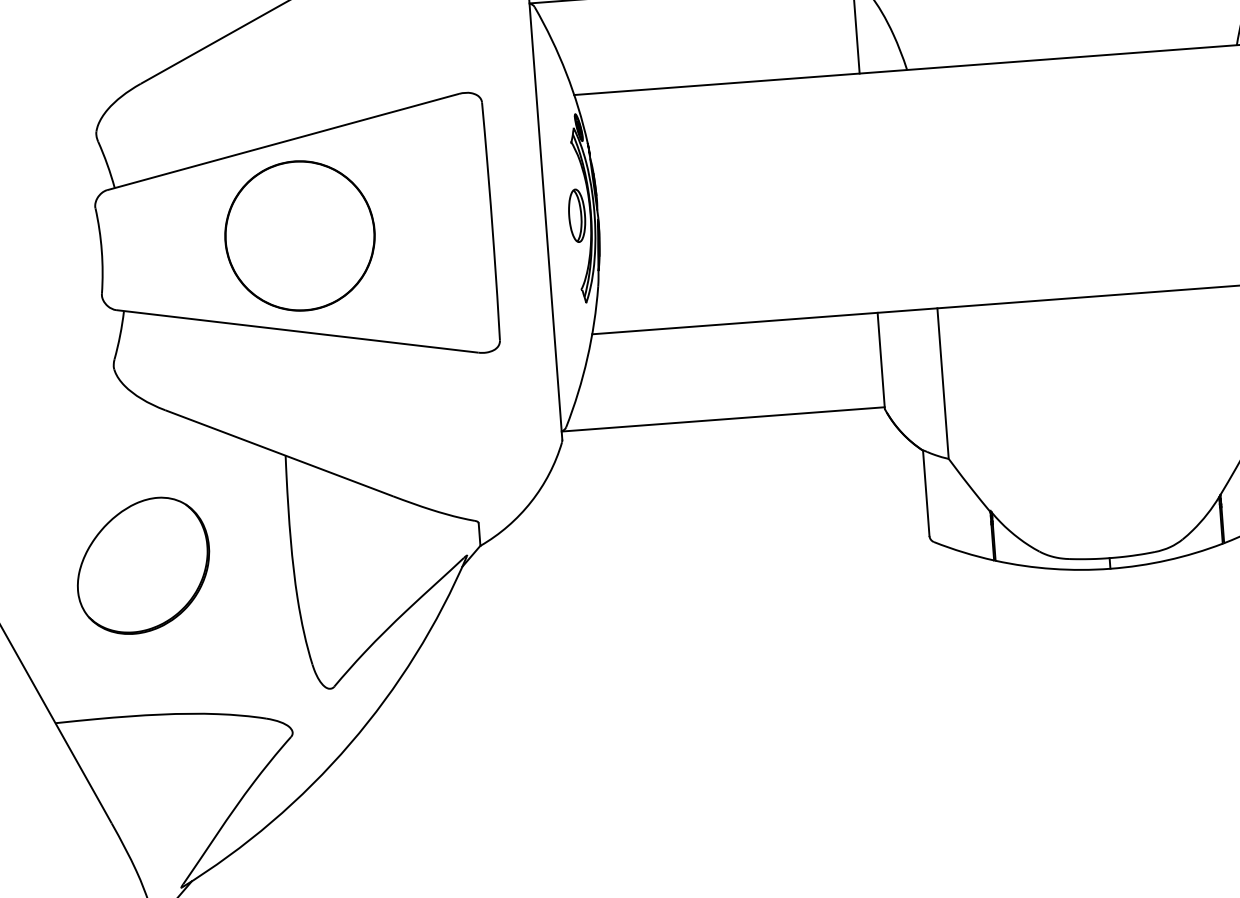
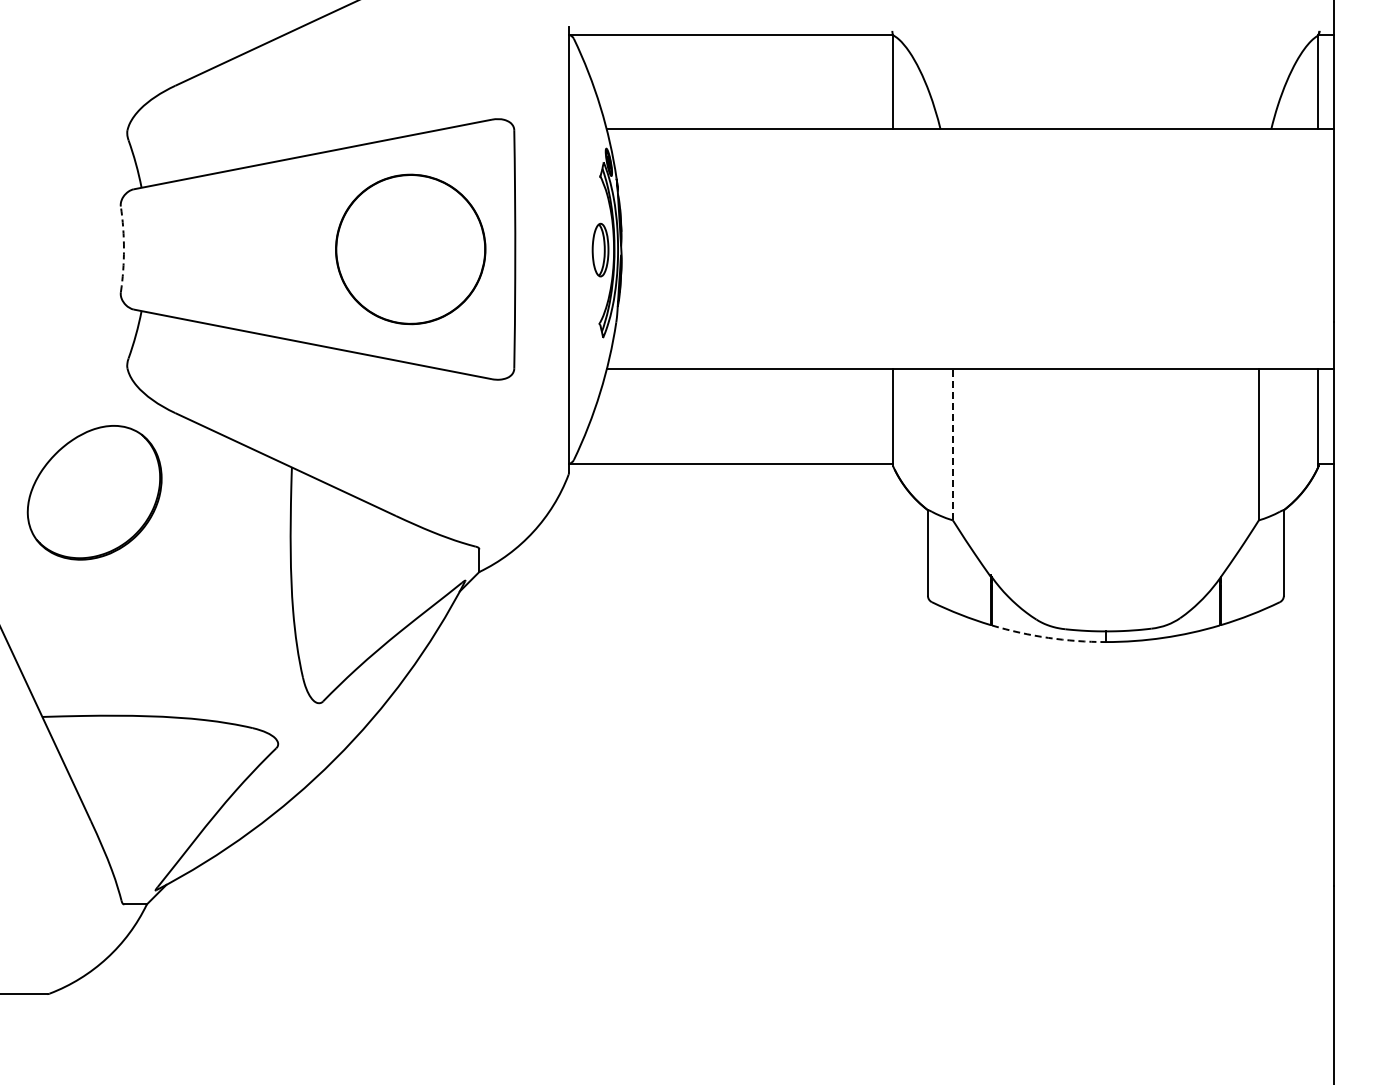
part: (299, 236) -> (410, 249), moved
arc: (101, 250) -> (123, 249), solid -> dashed
line: (942, 383) -> (952, 444), solid -> dashed
part: (143, 565) -> (94, 492), moved
arc: (1052, 568) -> (1048, 637), solid -> dashed

